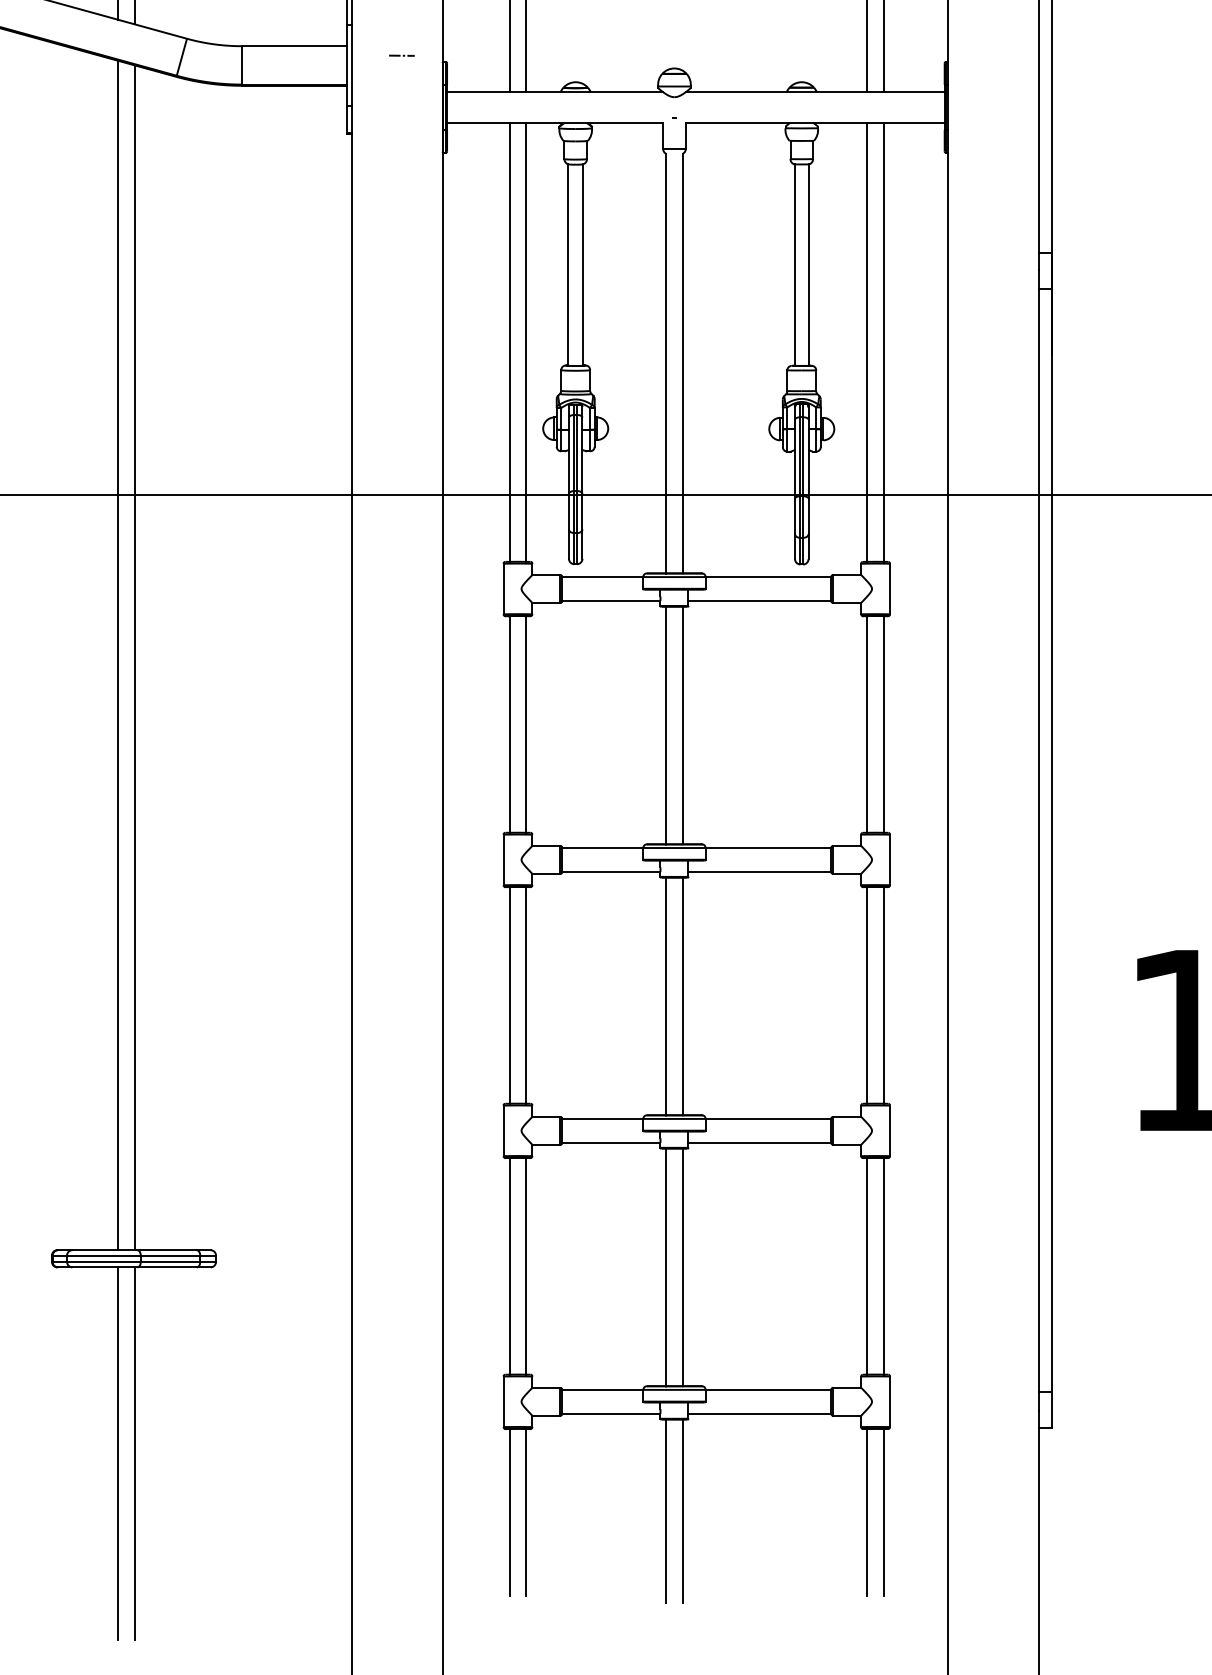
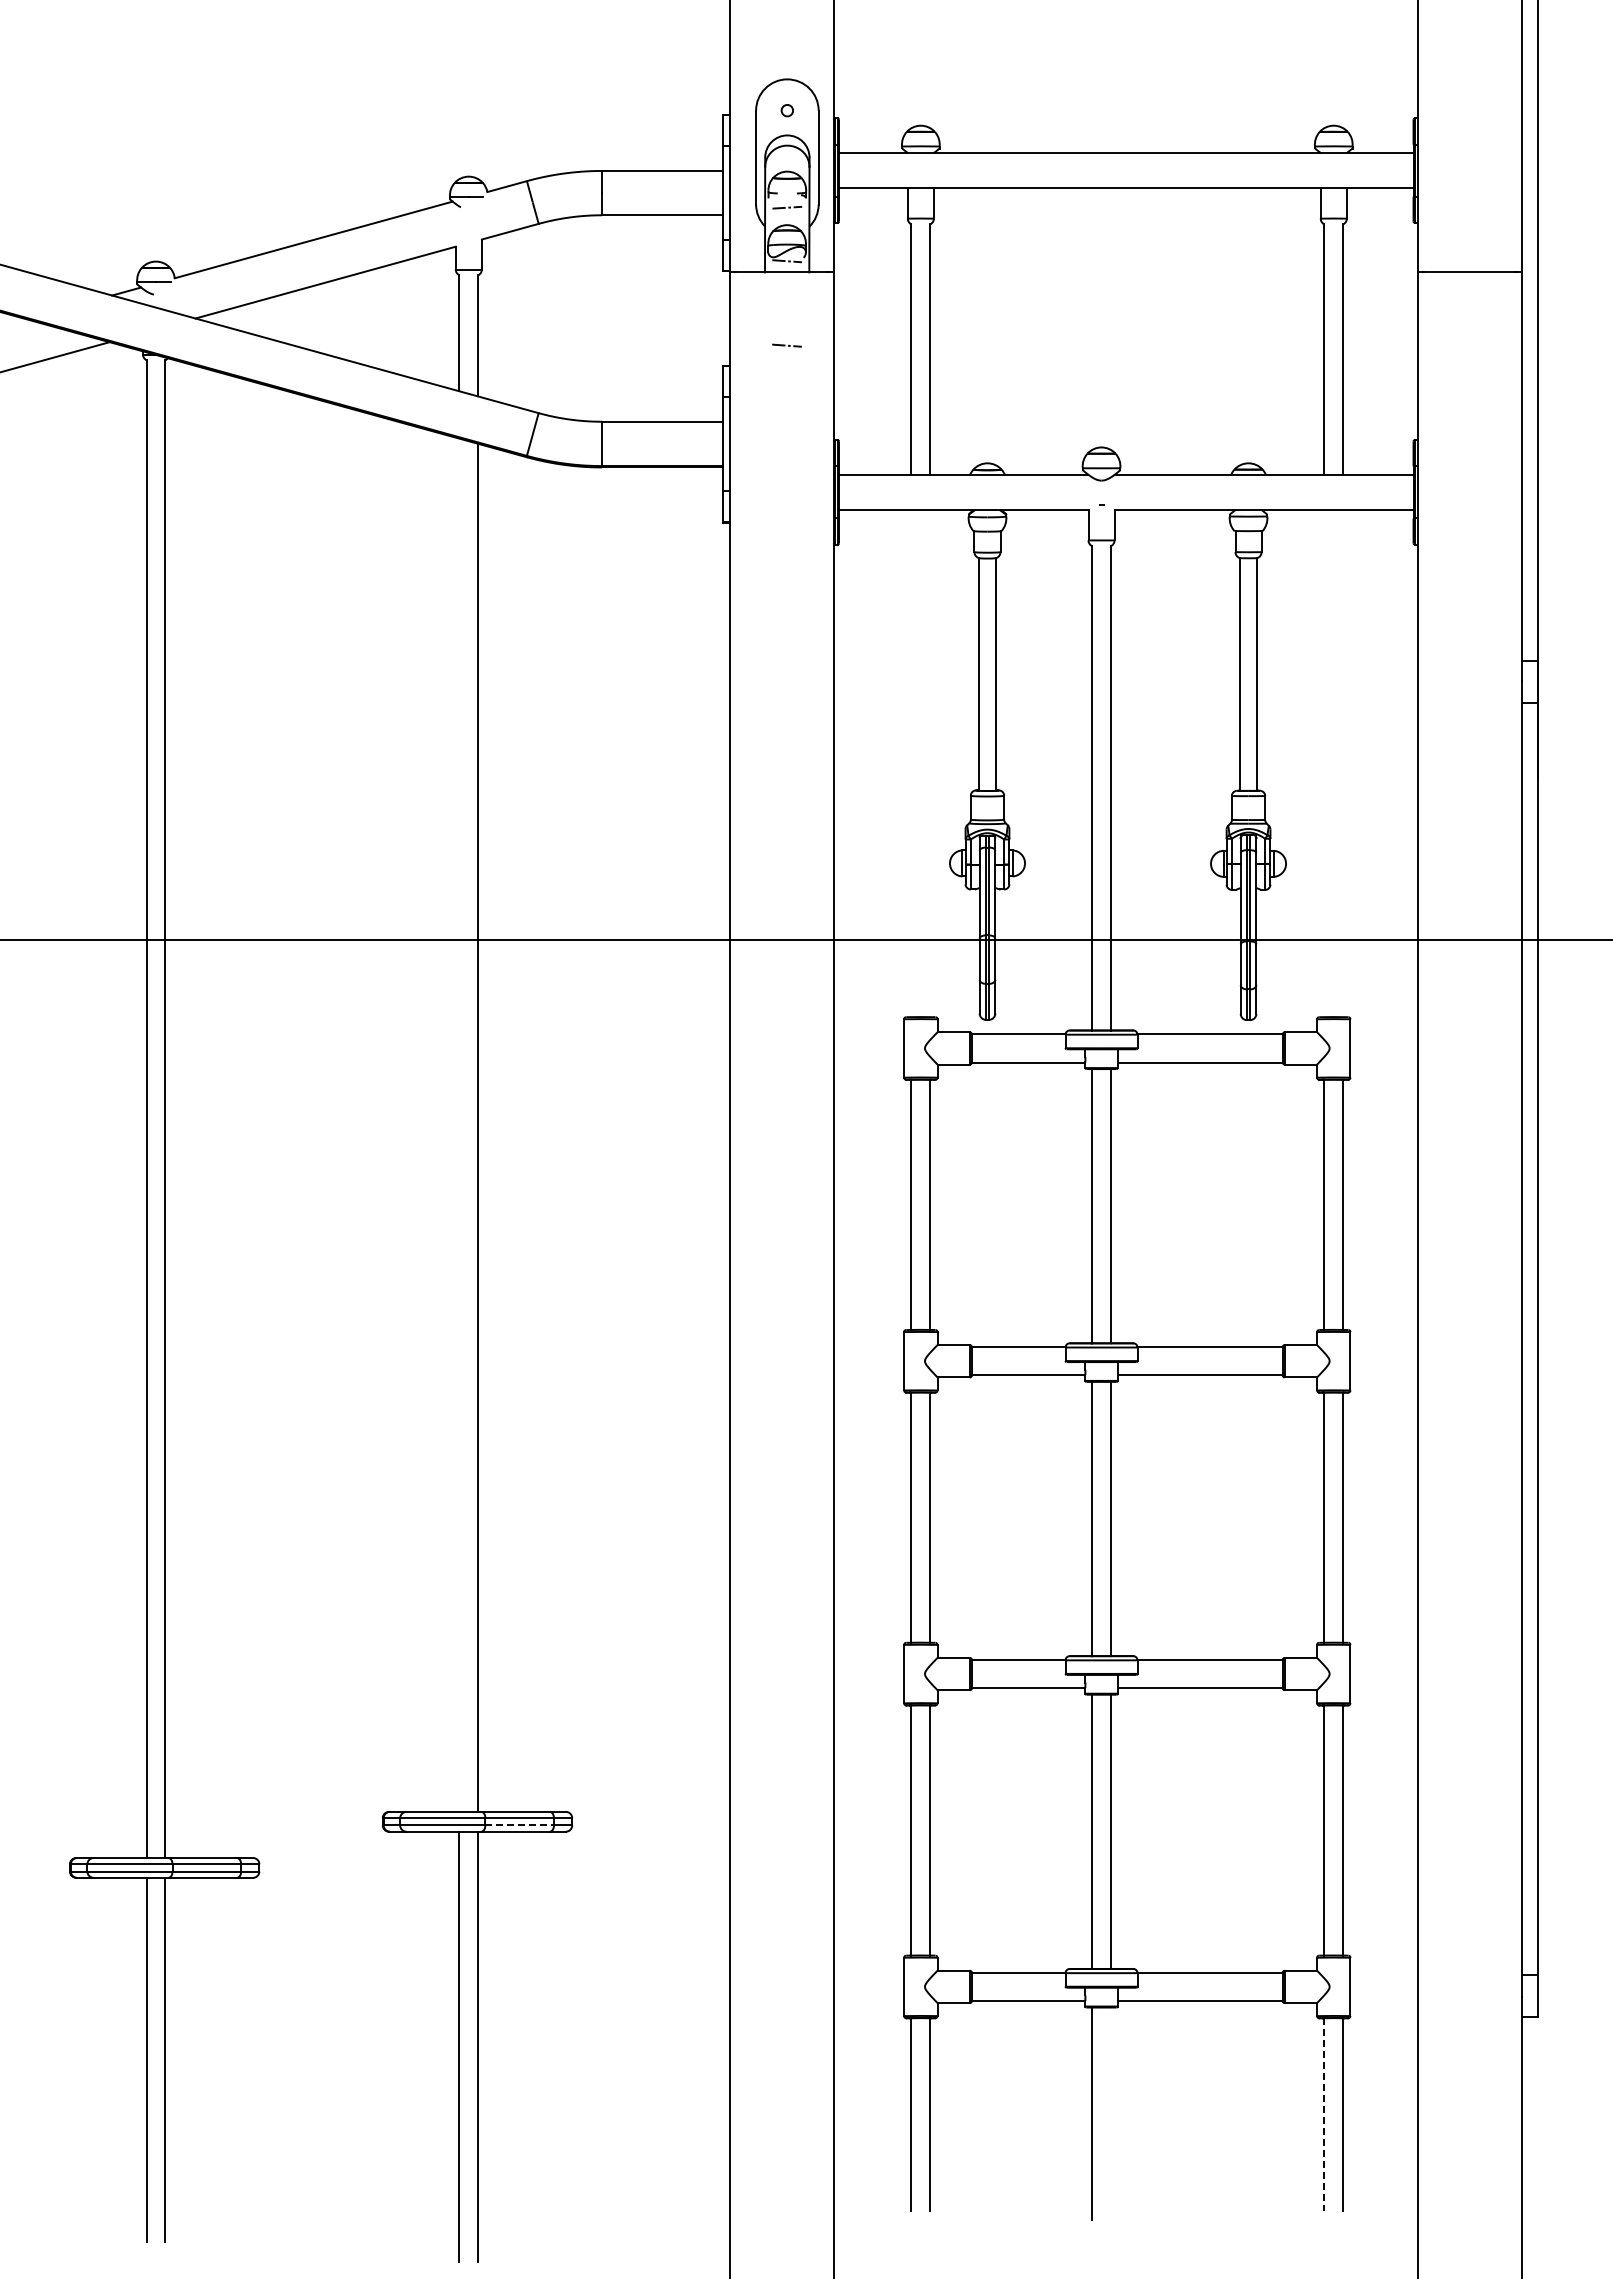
line: (400, 55) -> (785, 432), removed
line: (509, 342) -> (911, 763), removed
line: (526, 342) -> (930, 763), removed
line: (867, 342) -> (1324, 763), removed
line: (884, 342) -> (1343, 763), removed
line: (118, 654) -> (459, 1124), removed
line: (171, 1261) -> (520, 1825), solid -> dashed
line: (682, 1511) -> (1110, 2113), removed
line: (867, 1512) -> (1324, 2114), solid -> dashed

